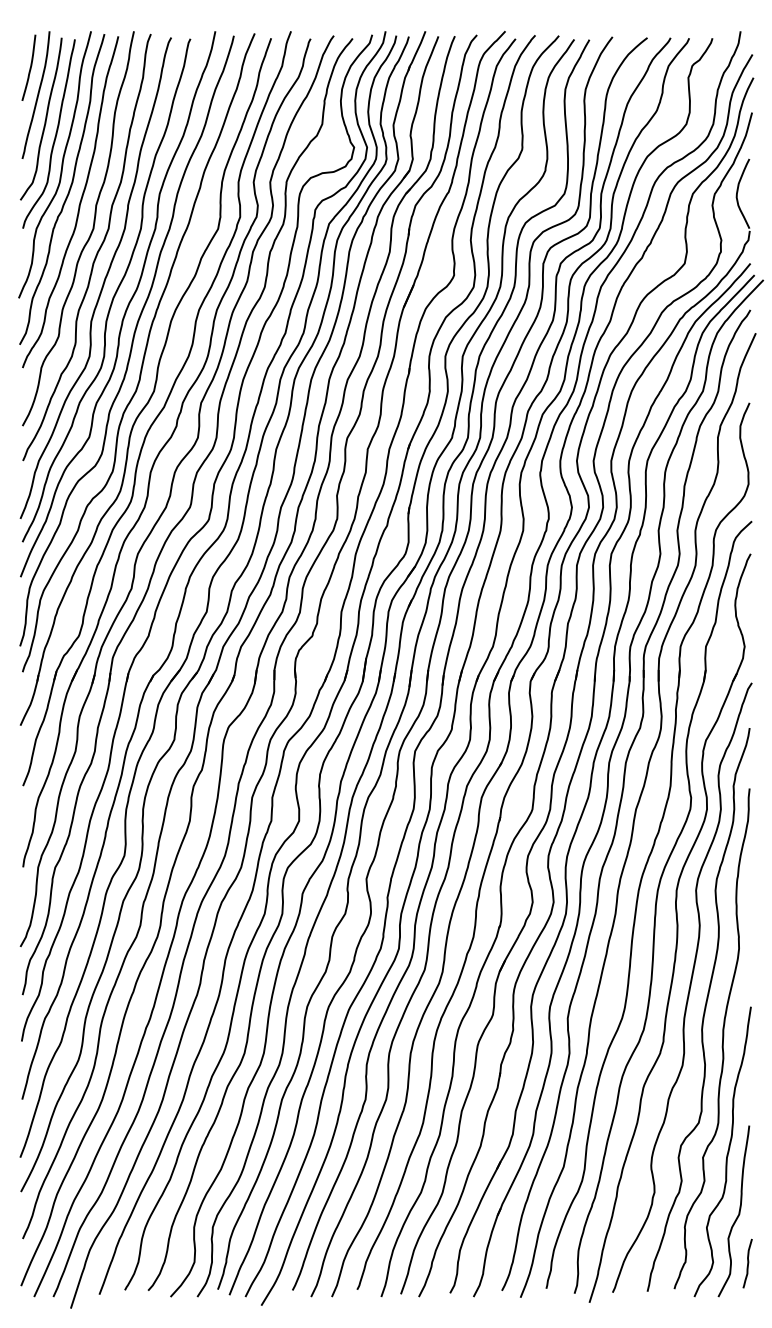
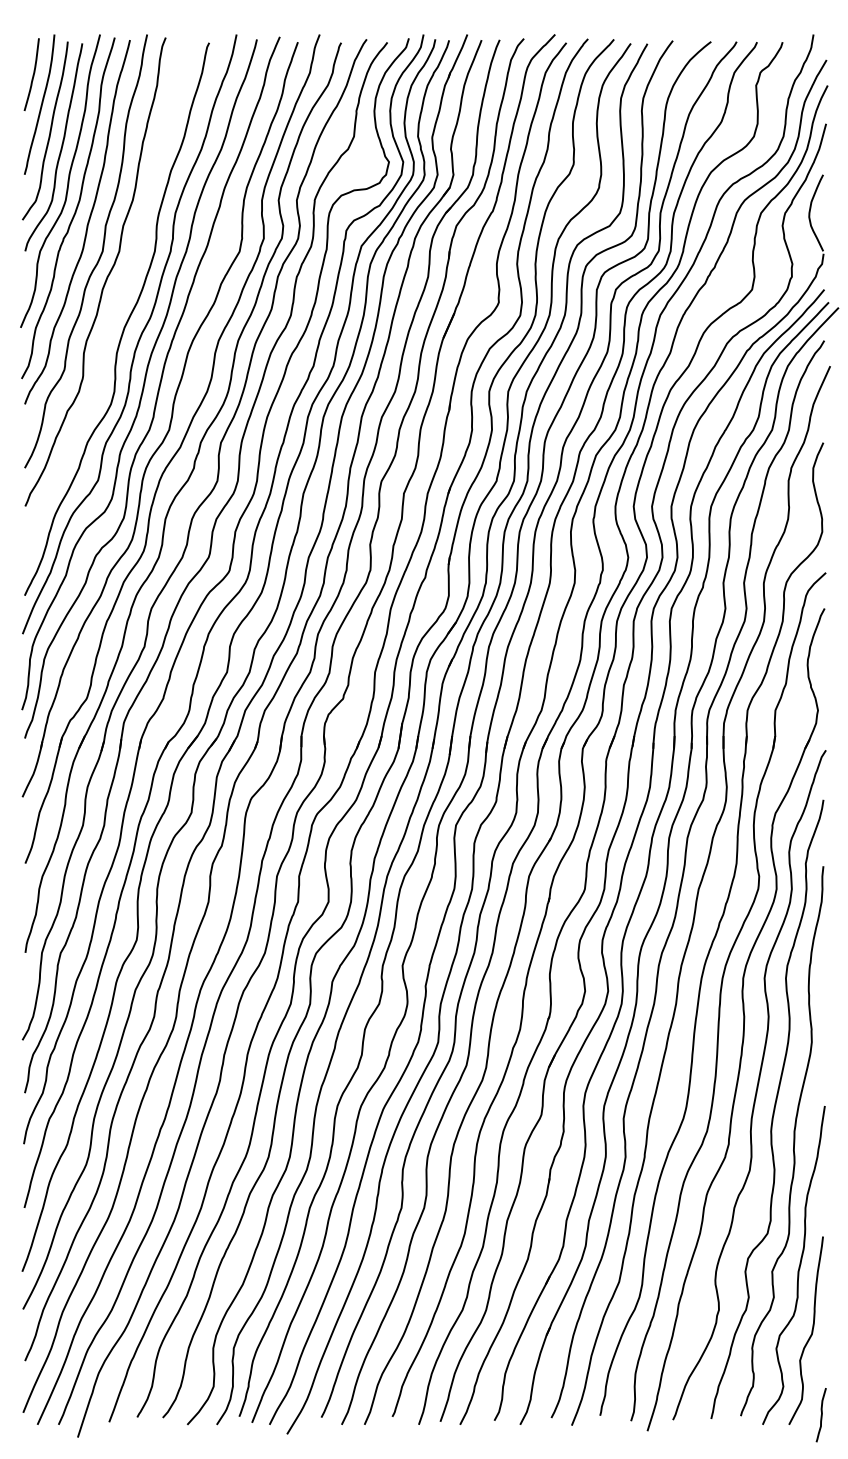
curve: (103, 281) -> (113, 309), removed
curve: (746, 1263) -> (820, 1415), moved

